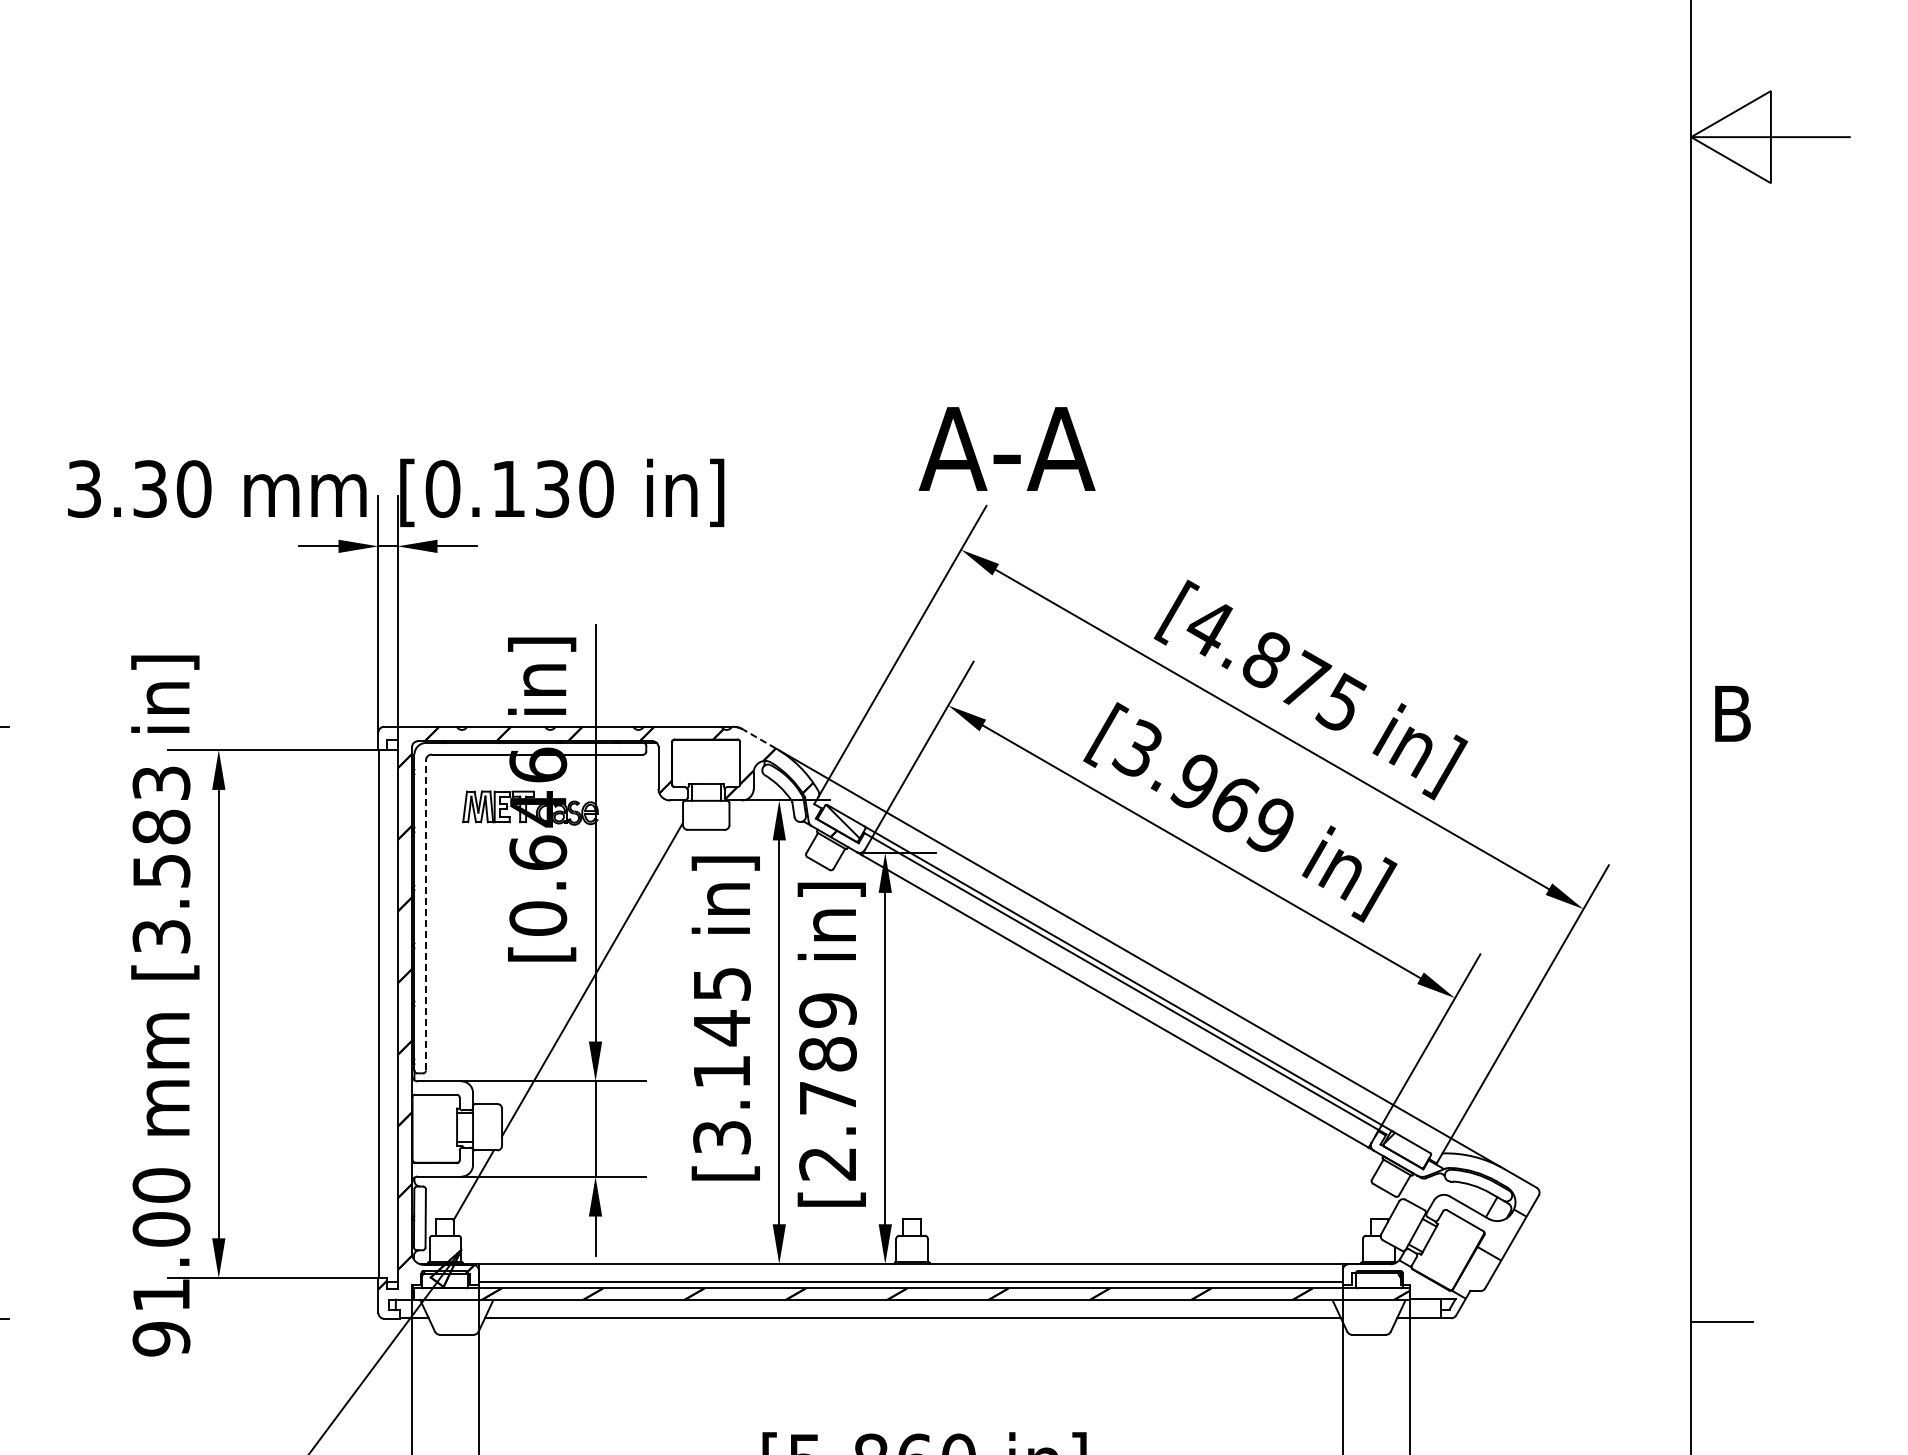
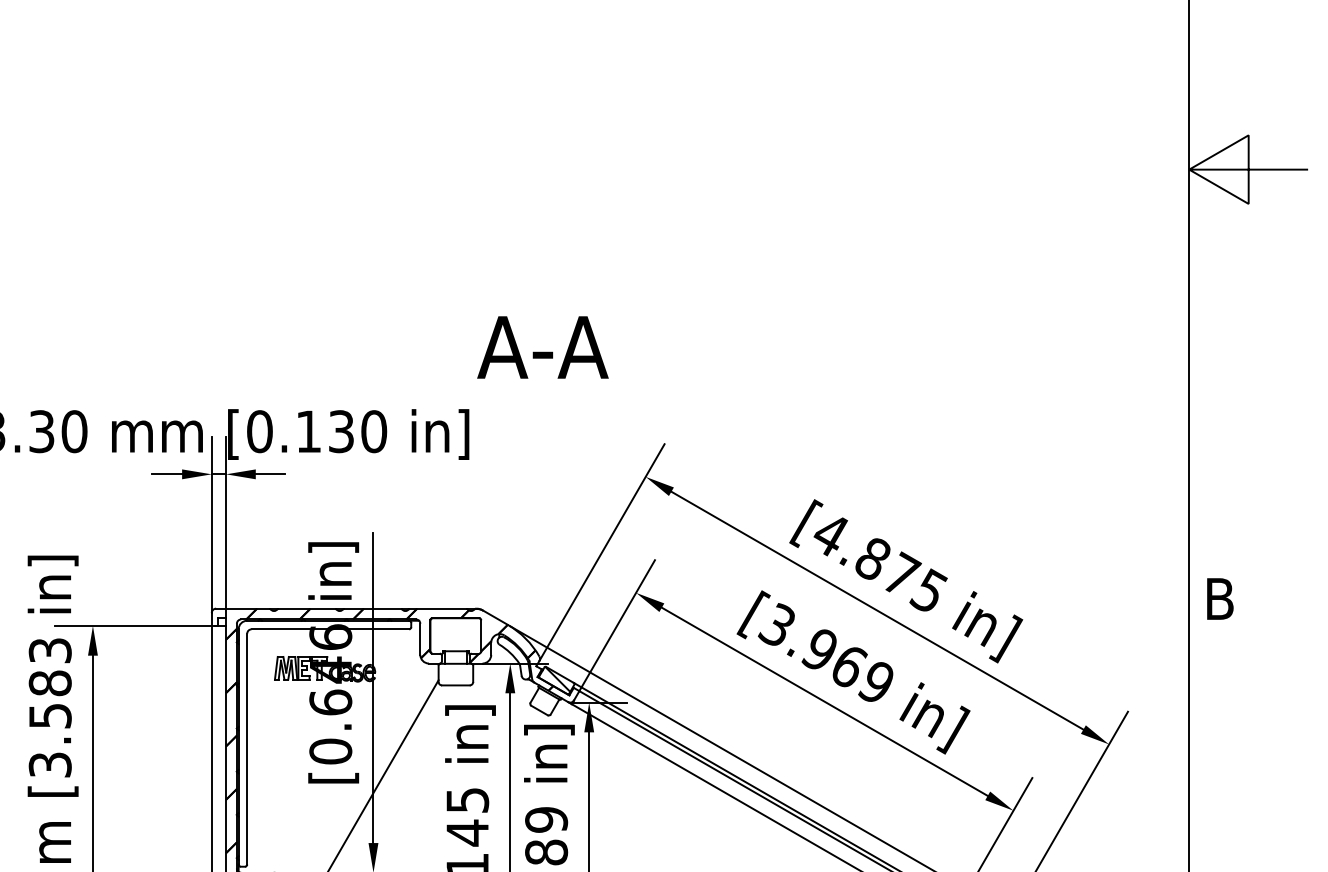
text: (1006, 448) -> (542, 347), moved
line: (759, 739) -> (495, 618), dashed -> solid
line: (426, 914) -> (247, 748), dashed -> solid

